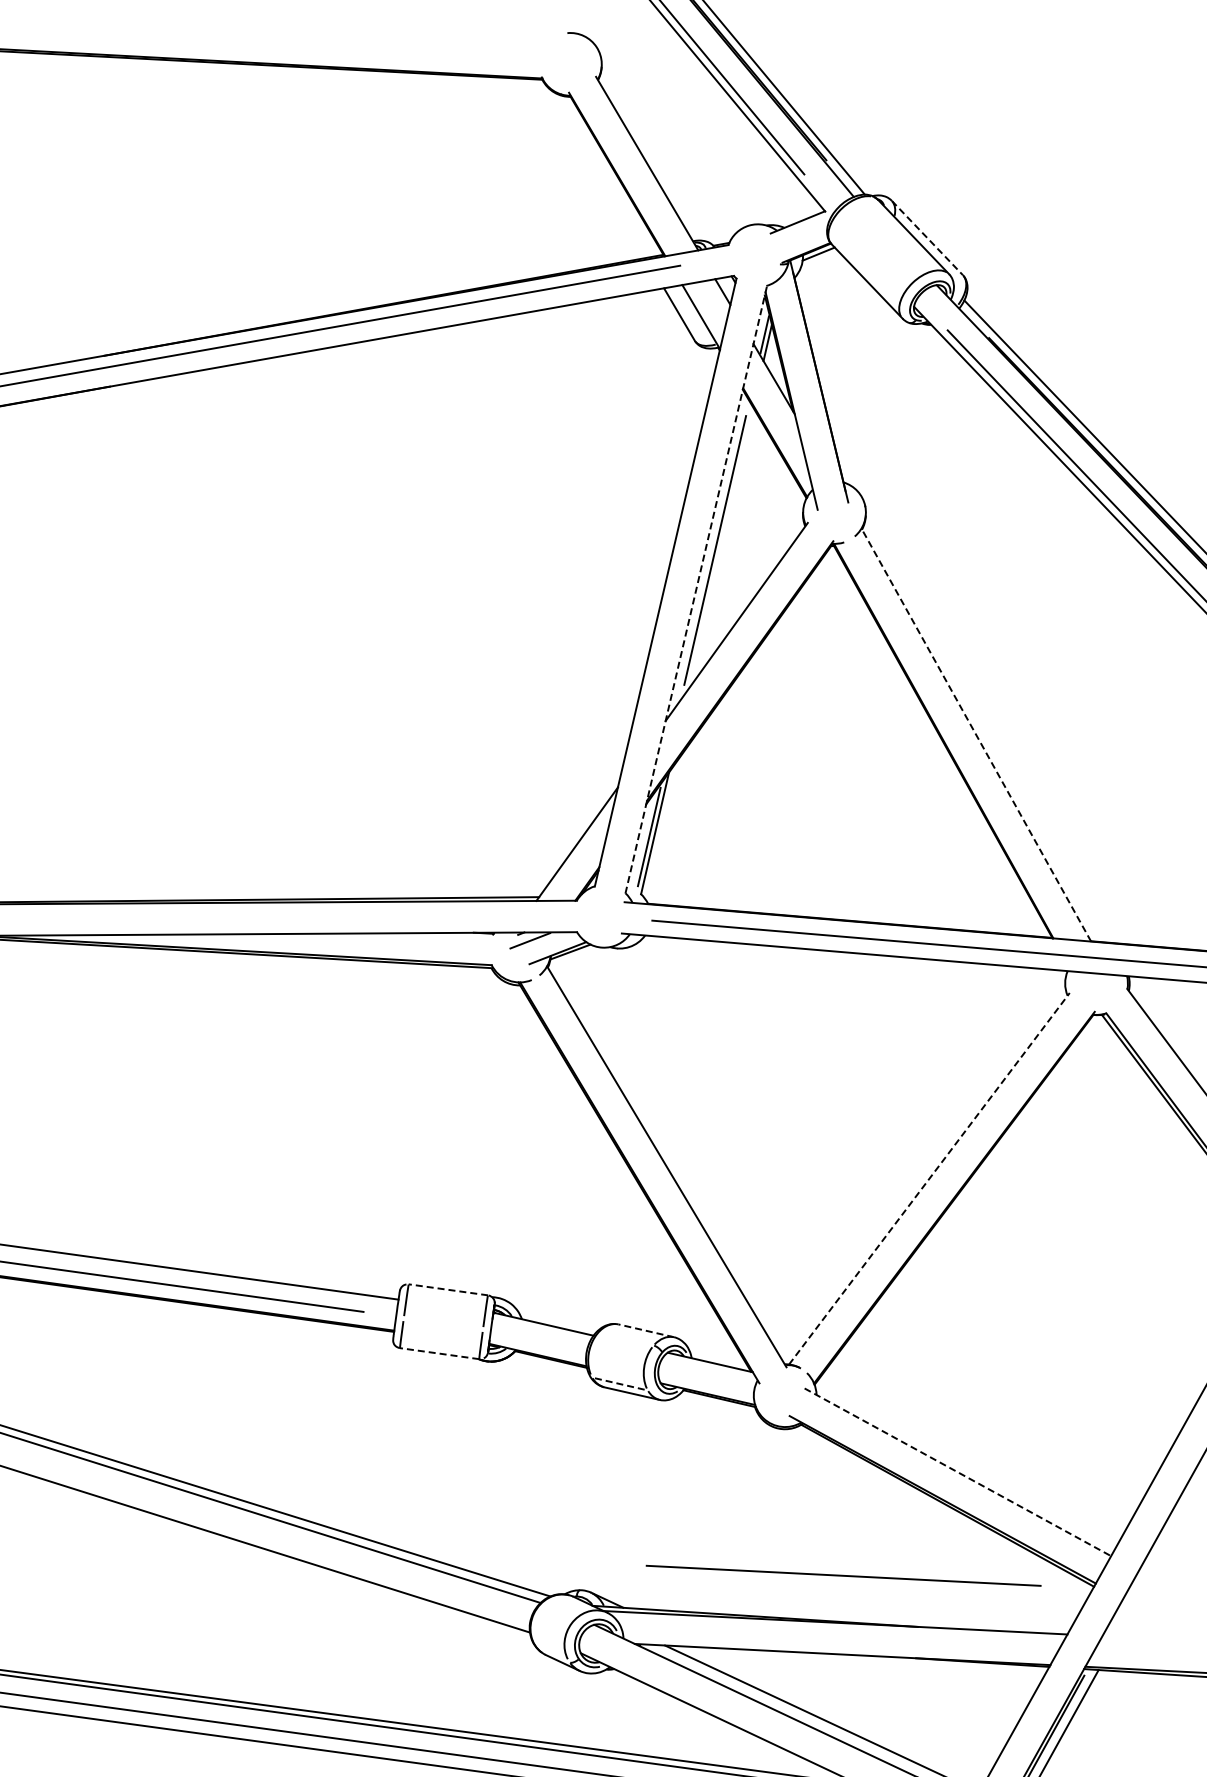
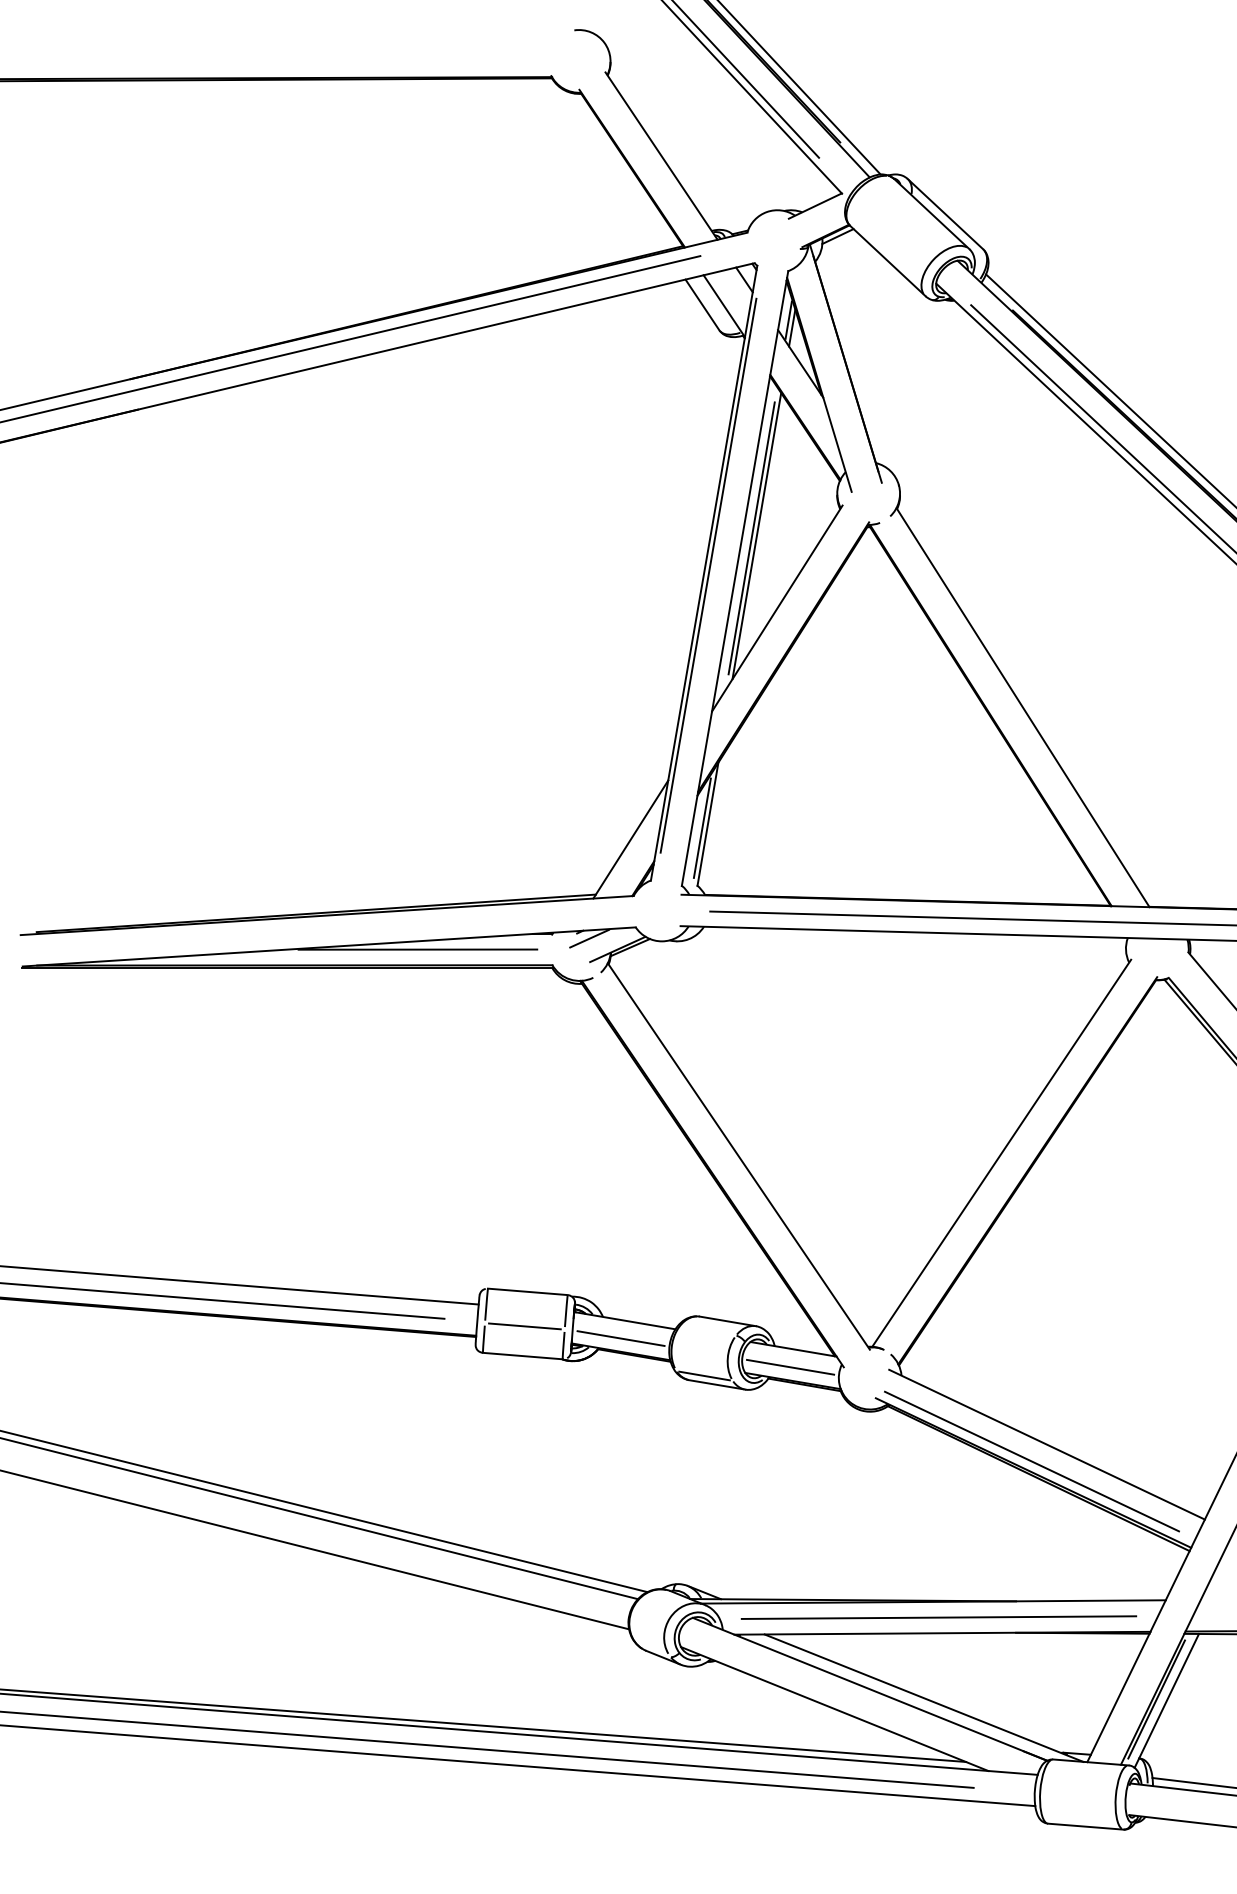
line: (927, 238) -> (945, 214), dashed -> solid
line: (720, 548) -> (756, 536), added
line: (669, 585) -> (708, 575), added
line: (696, 589) -> (735, 578), dashed -> solid
line: (975, 734) -> (1022, 707), dashed -> solid
line: (357, 941) -> (417, 949), added
line: (929, 1178) -> (1001, 1153), dashed -> solid
line: (448, 1289) -> (527, 1291), dashed -> solid
line: (443, 1324) -> (524, 1326), added
line: (645, 1330) -> (727, 1321), dashed -> solid
line: (538, 1341) -> (620, 1338), added
line: (439, 1354) -> (522, 1356), dashed -> solid
line: (706, 1379) -> (790, 1366), added
line: (619, 1384) -> (704, 1376), dashed -> solid
line: (958, 1472) -> (1047, 1444), dashed -> solid
line: (941, 1488) -> (1031, 1461), added
line: (843, 1575) -> (938, 1617), moved

